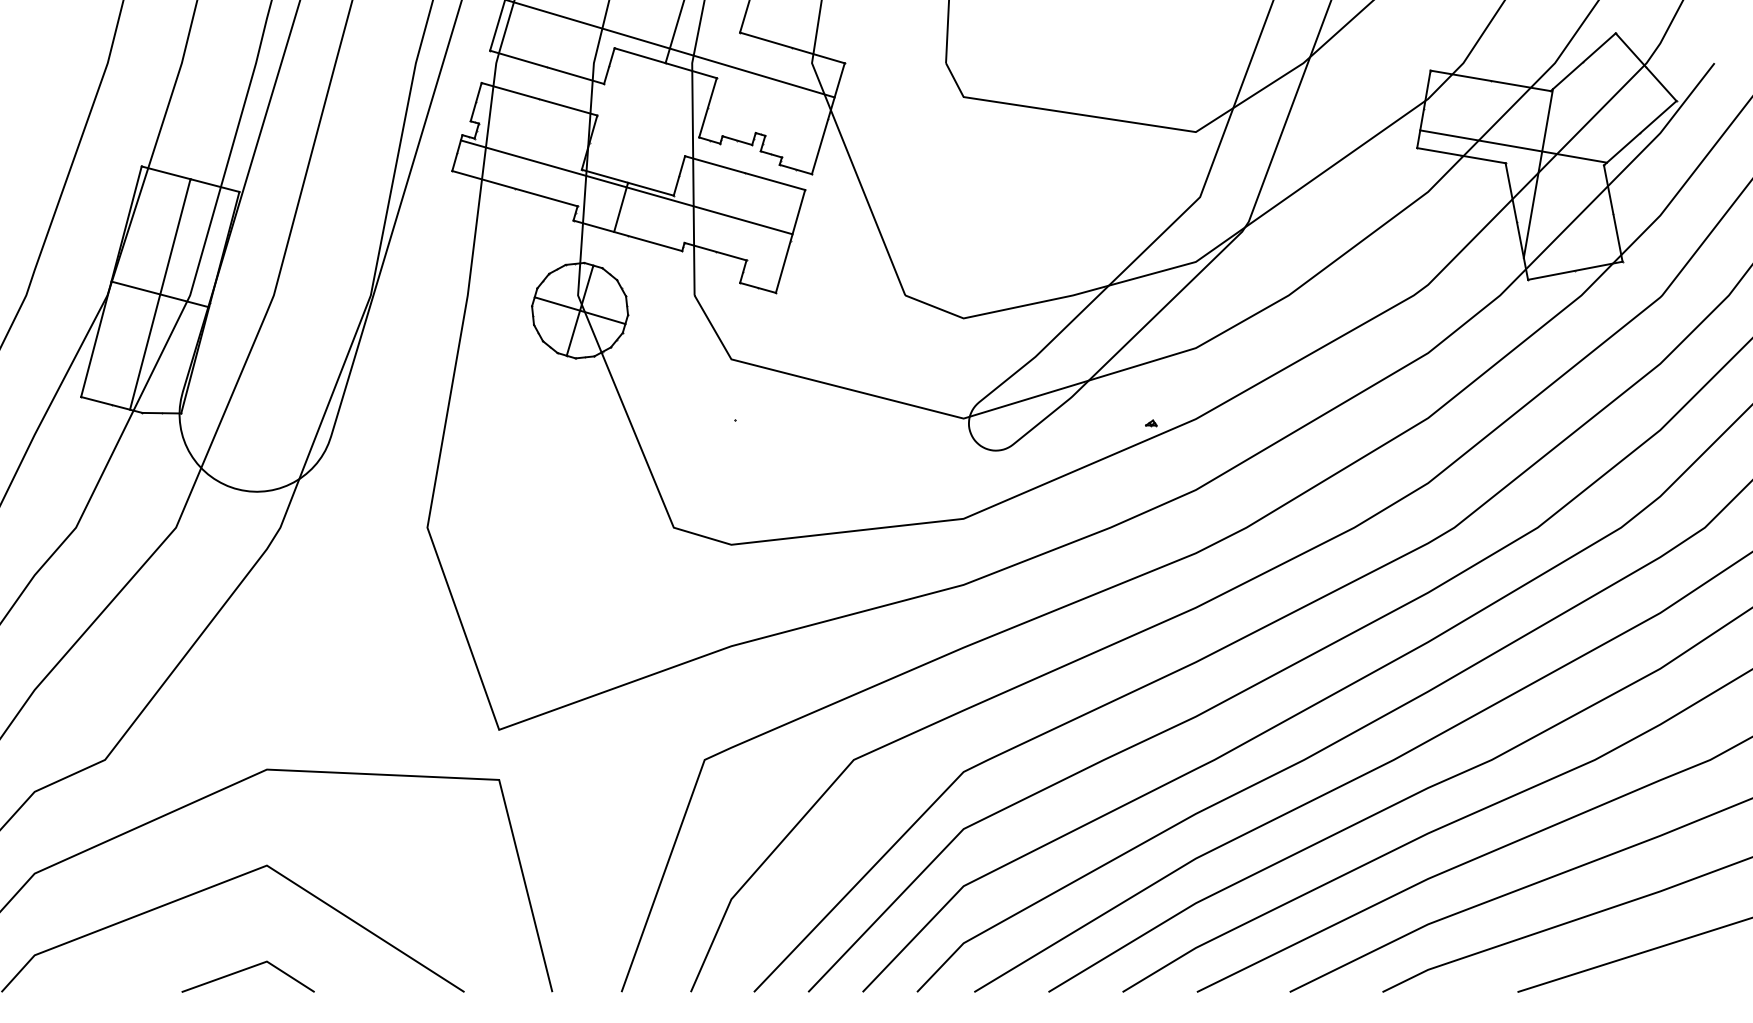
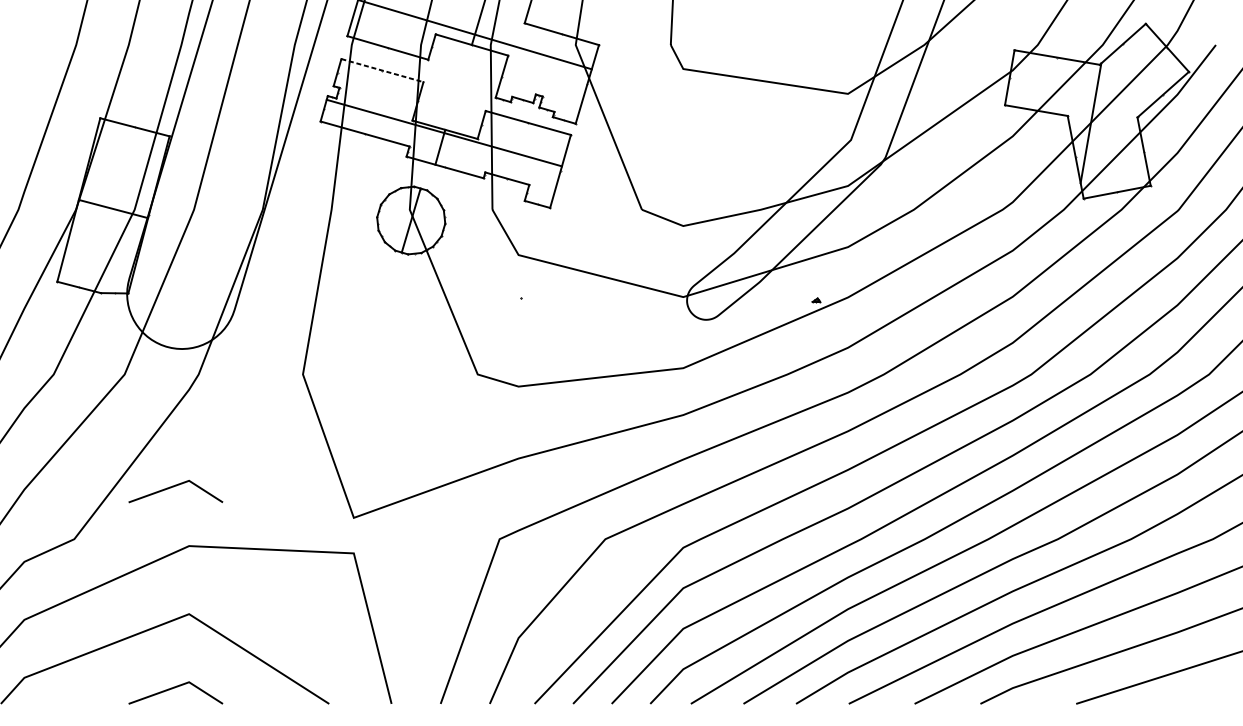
line: (539, 99) -> (382, 70), solid -> dashed
line: (1513, 146) -> (1073, 104), removed
line: (160, 294) -> (113, 209), removed
line: (579, 310) -> (410, 220), removed
line: (245, 686) -> (173, 487), added

